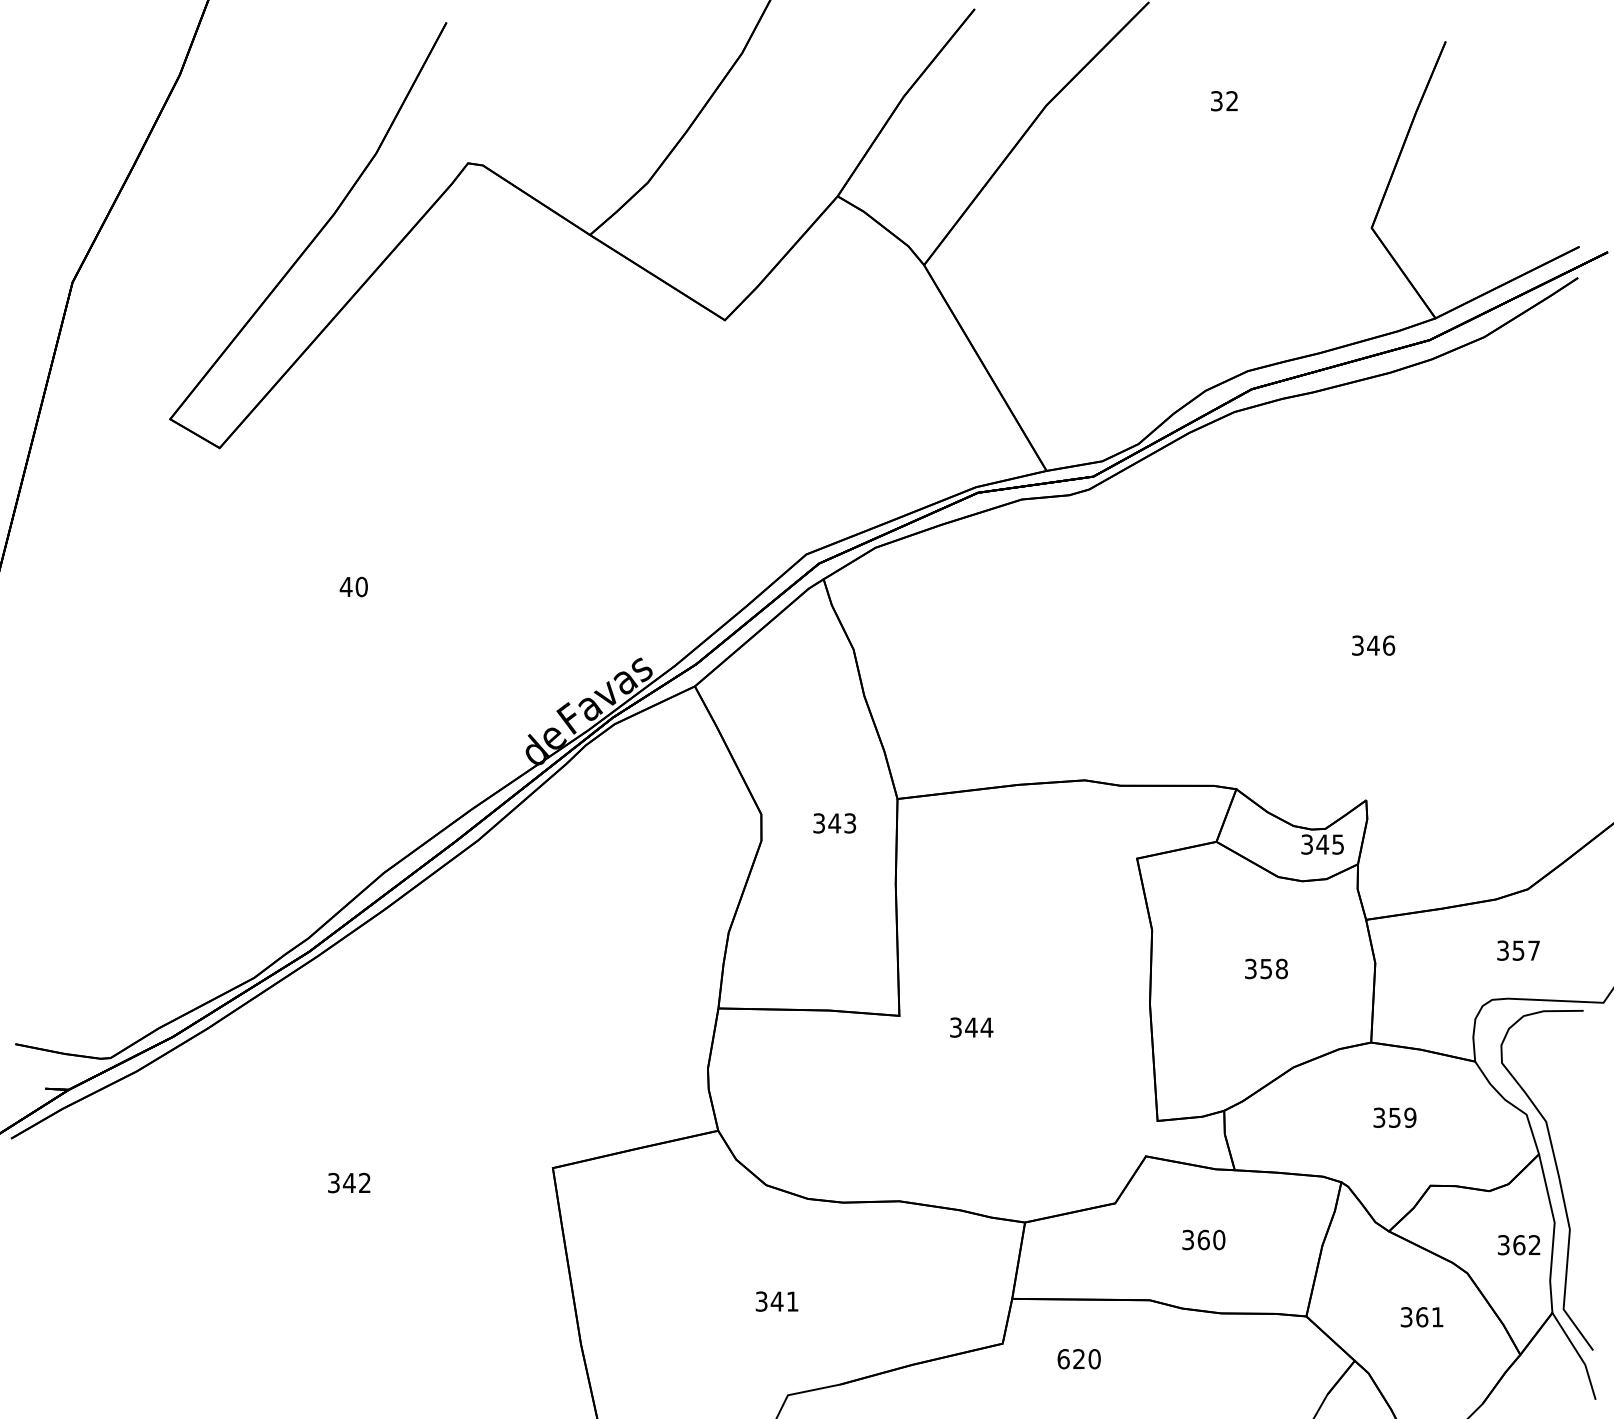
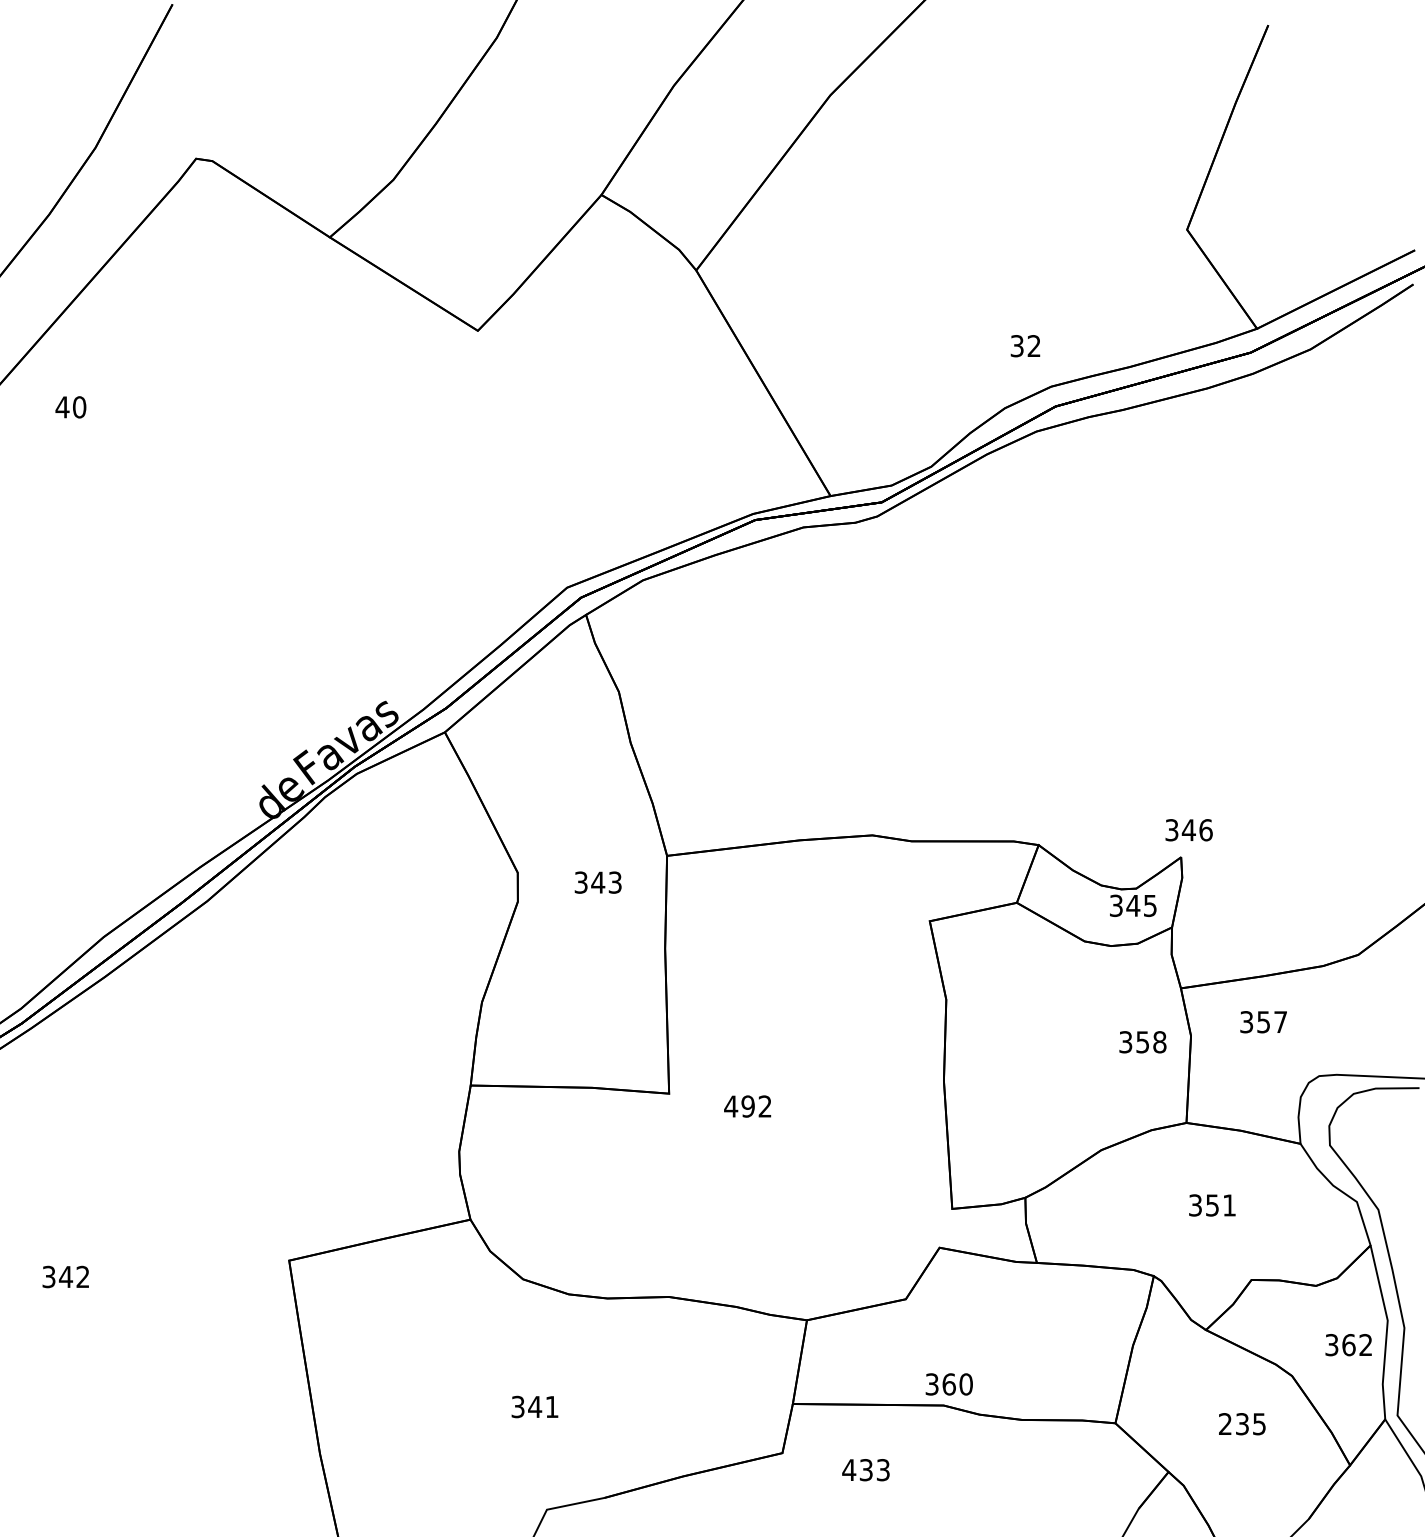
text: (1224, 101) -> (1025, 346), moved
text: (353, 586) -> (70, 406), moved
text: (1373, 645) -> (1189, 830), moved
text: (1518, 950) -> (1263, 1021), moved
text: (1266, 968) -> (1142, 1041), moved
text: (971, 1027) -> (748, 1106), 344 -> 492
text: (1410, 1117) -> (1229, 1205), 359 -> 351
text: (1203, 1239) -> (948, 1383), moved
text: (1421, 1317) -> (1241, 1424), 361 -> 235
text: (1078, 1359) -> (865, 1470), 620 -> 433

